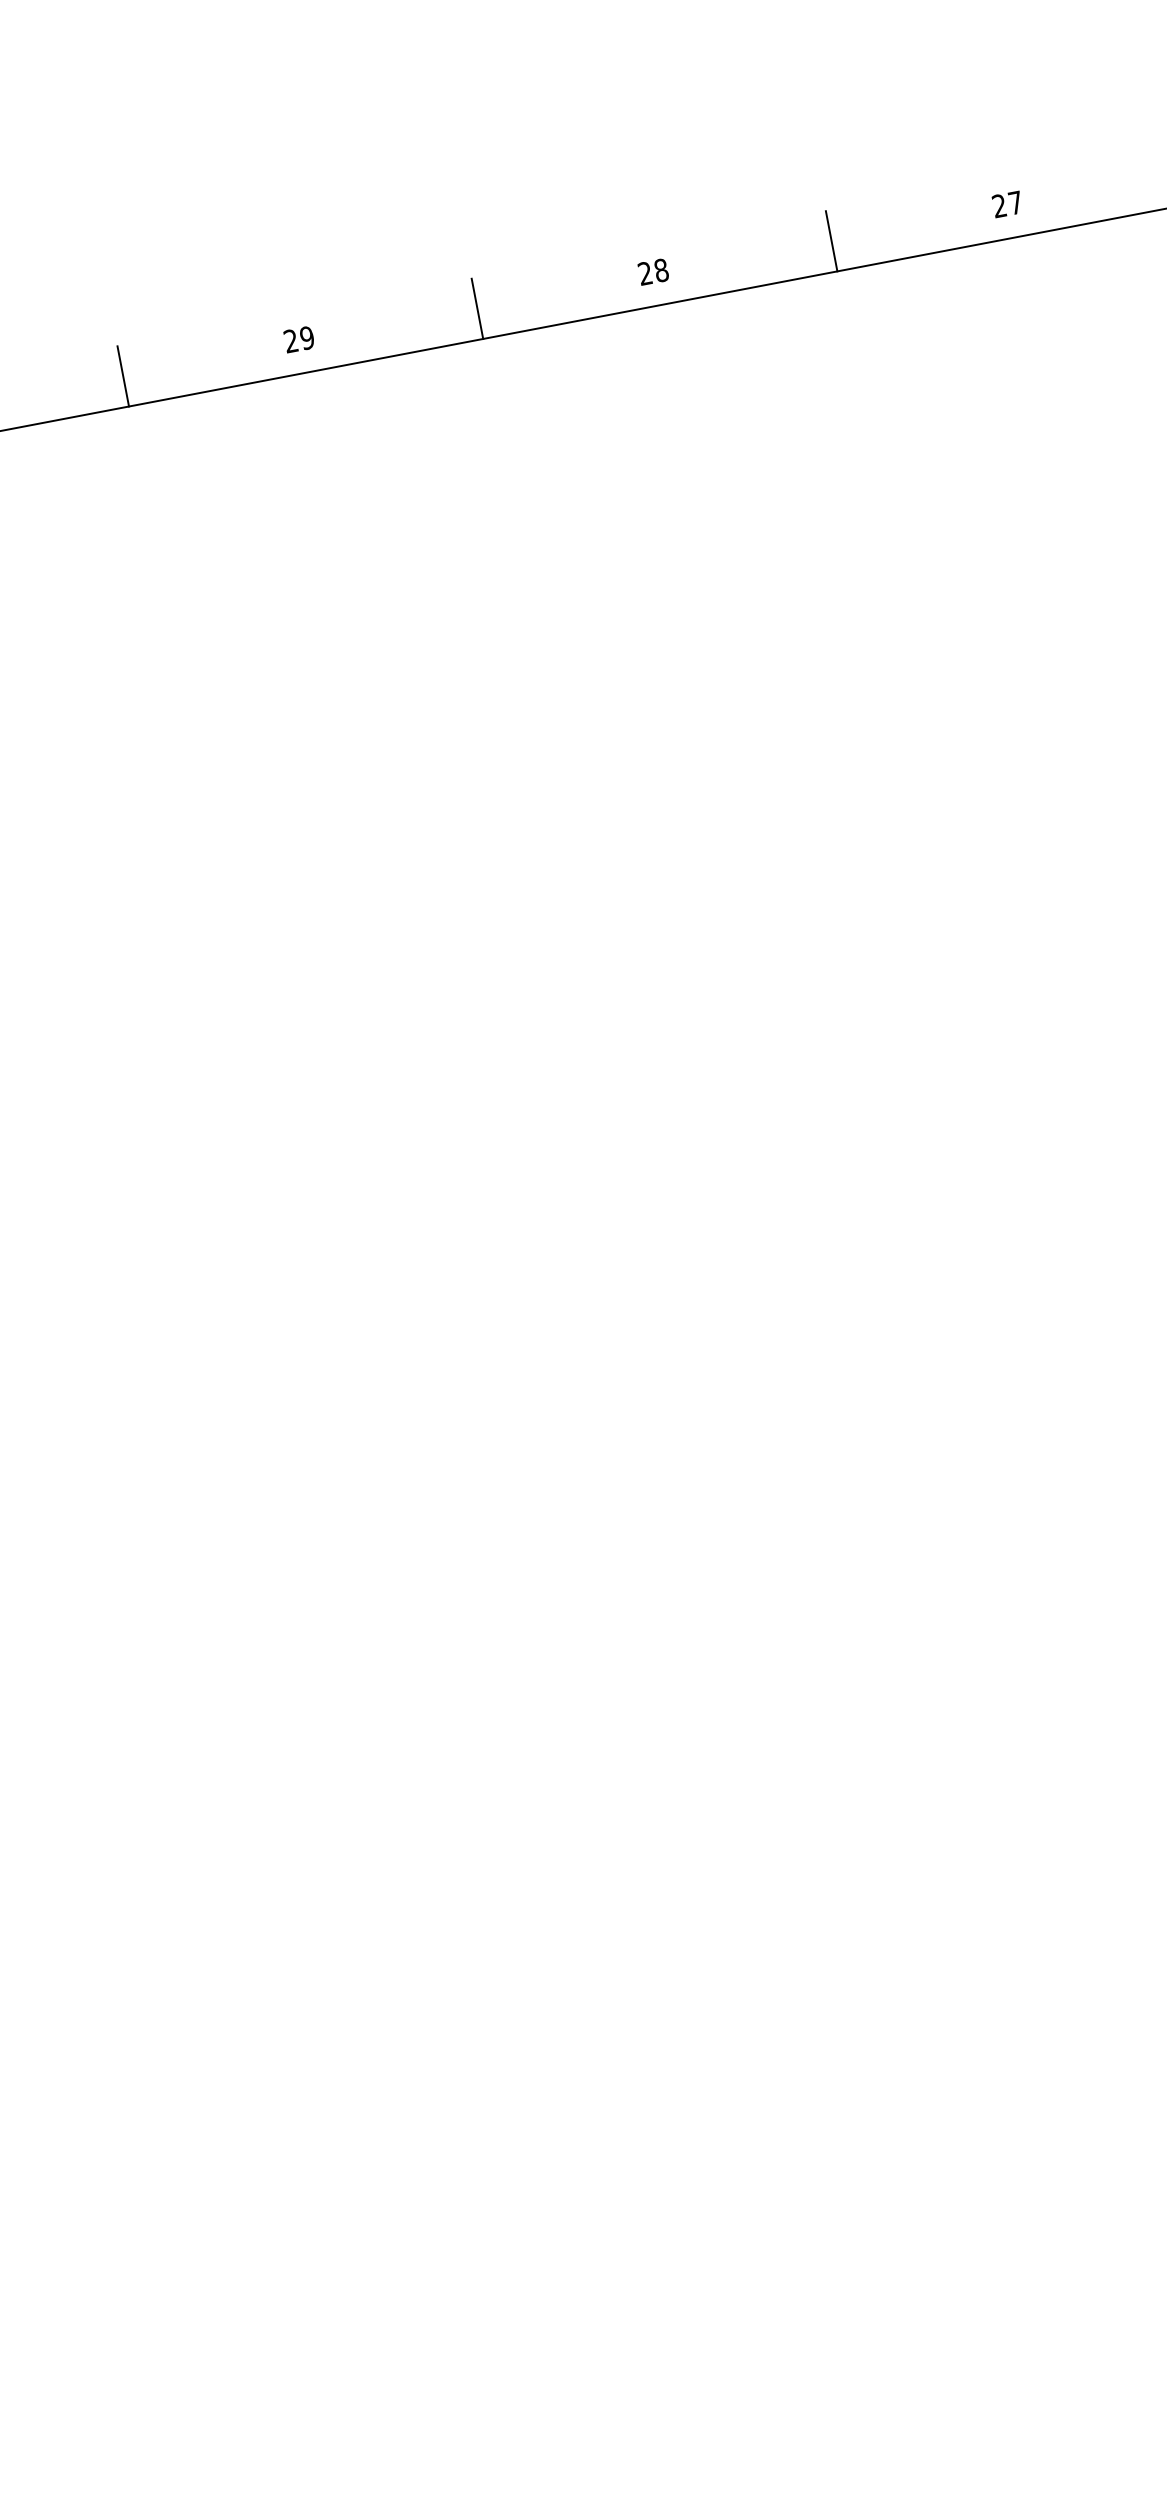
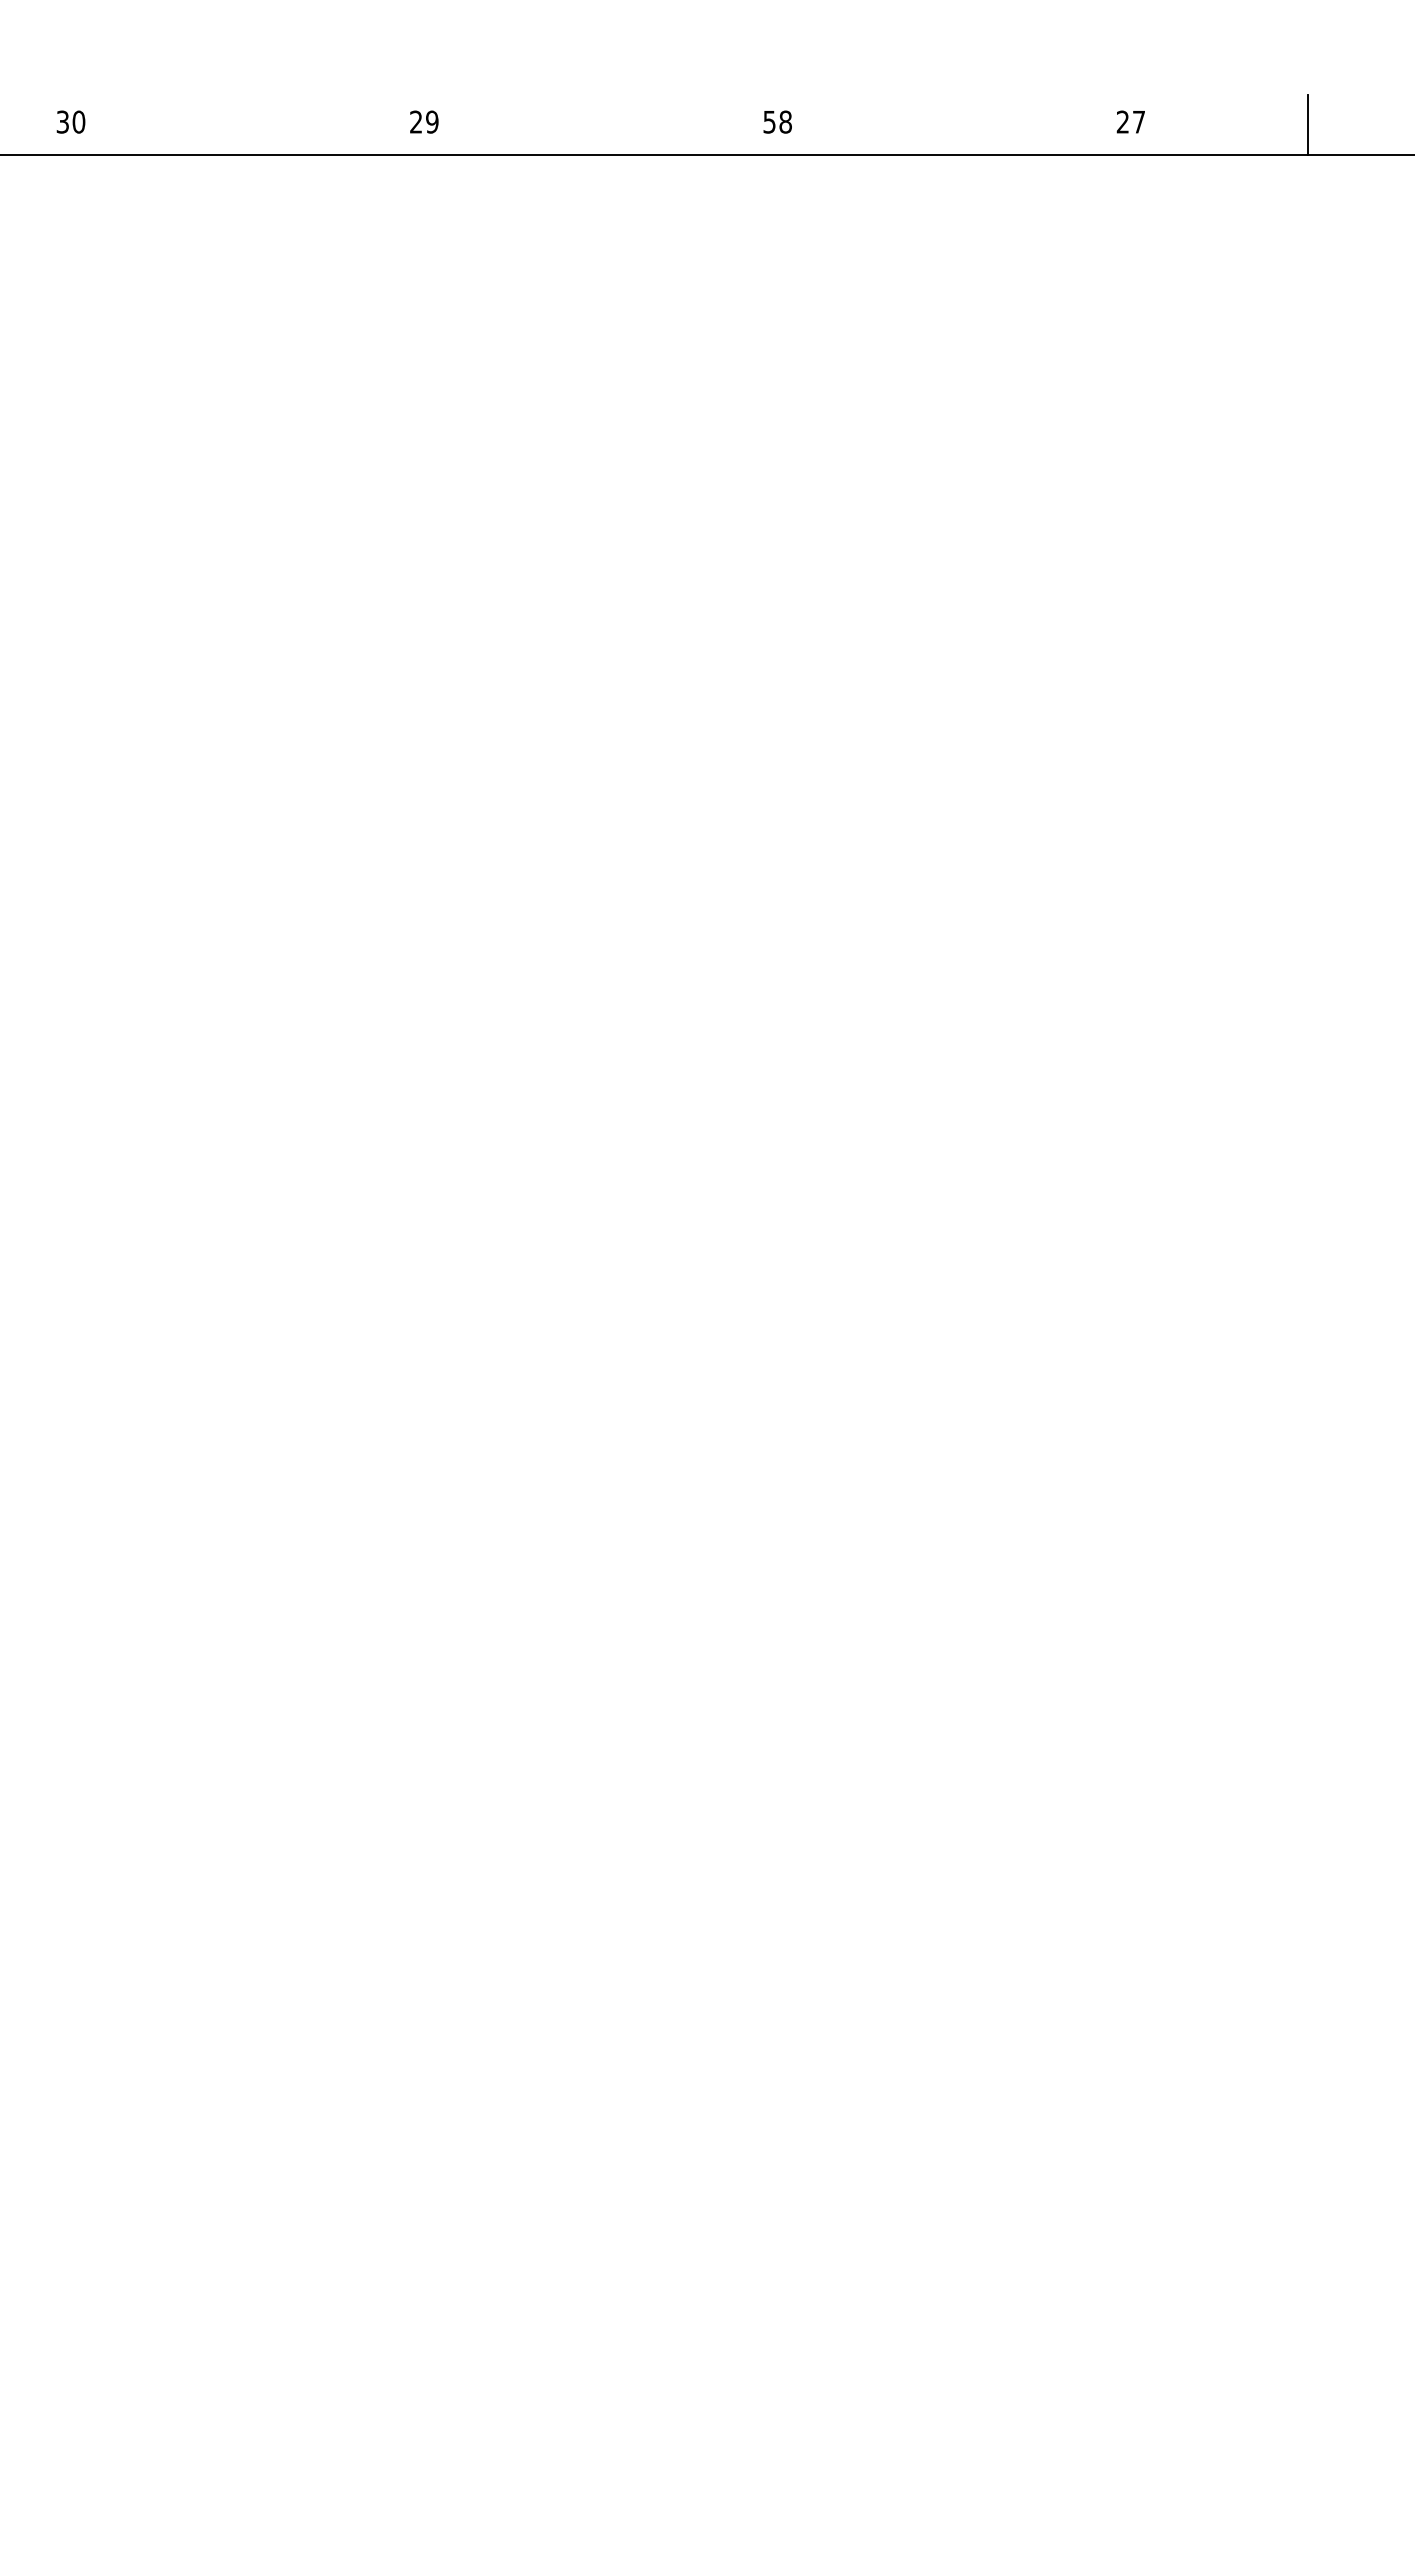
line: (831, 241) -> (954, 125), removed
text: (645, 272) -> (769, 121), 28 -> 58
line: (477, 309) -> (601, 125), removed
line: (123, 376) -> (248, 125), removed

